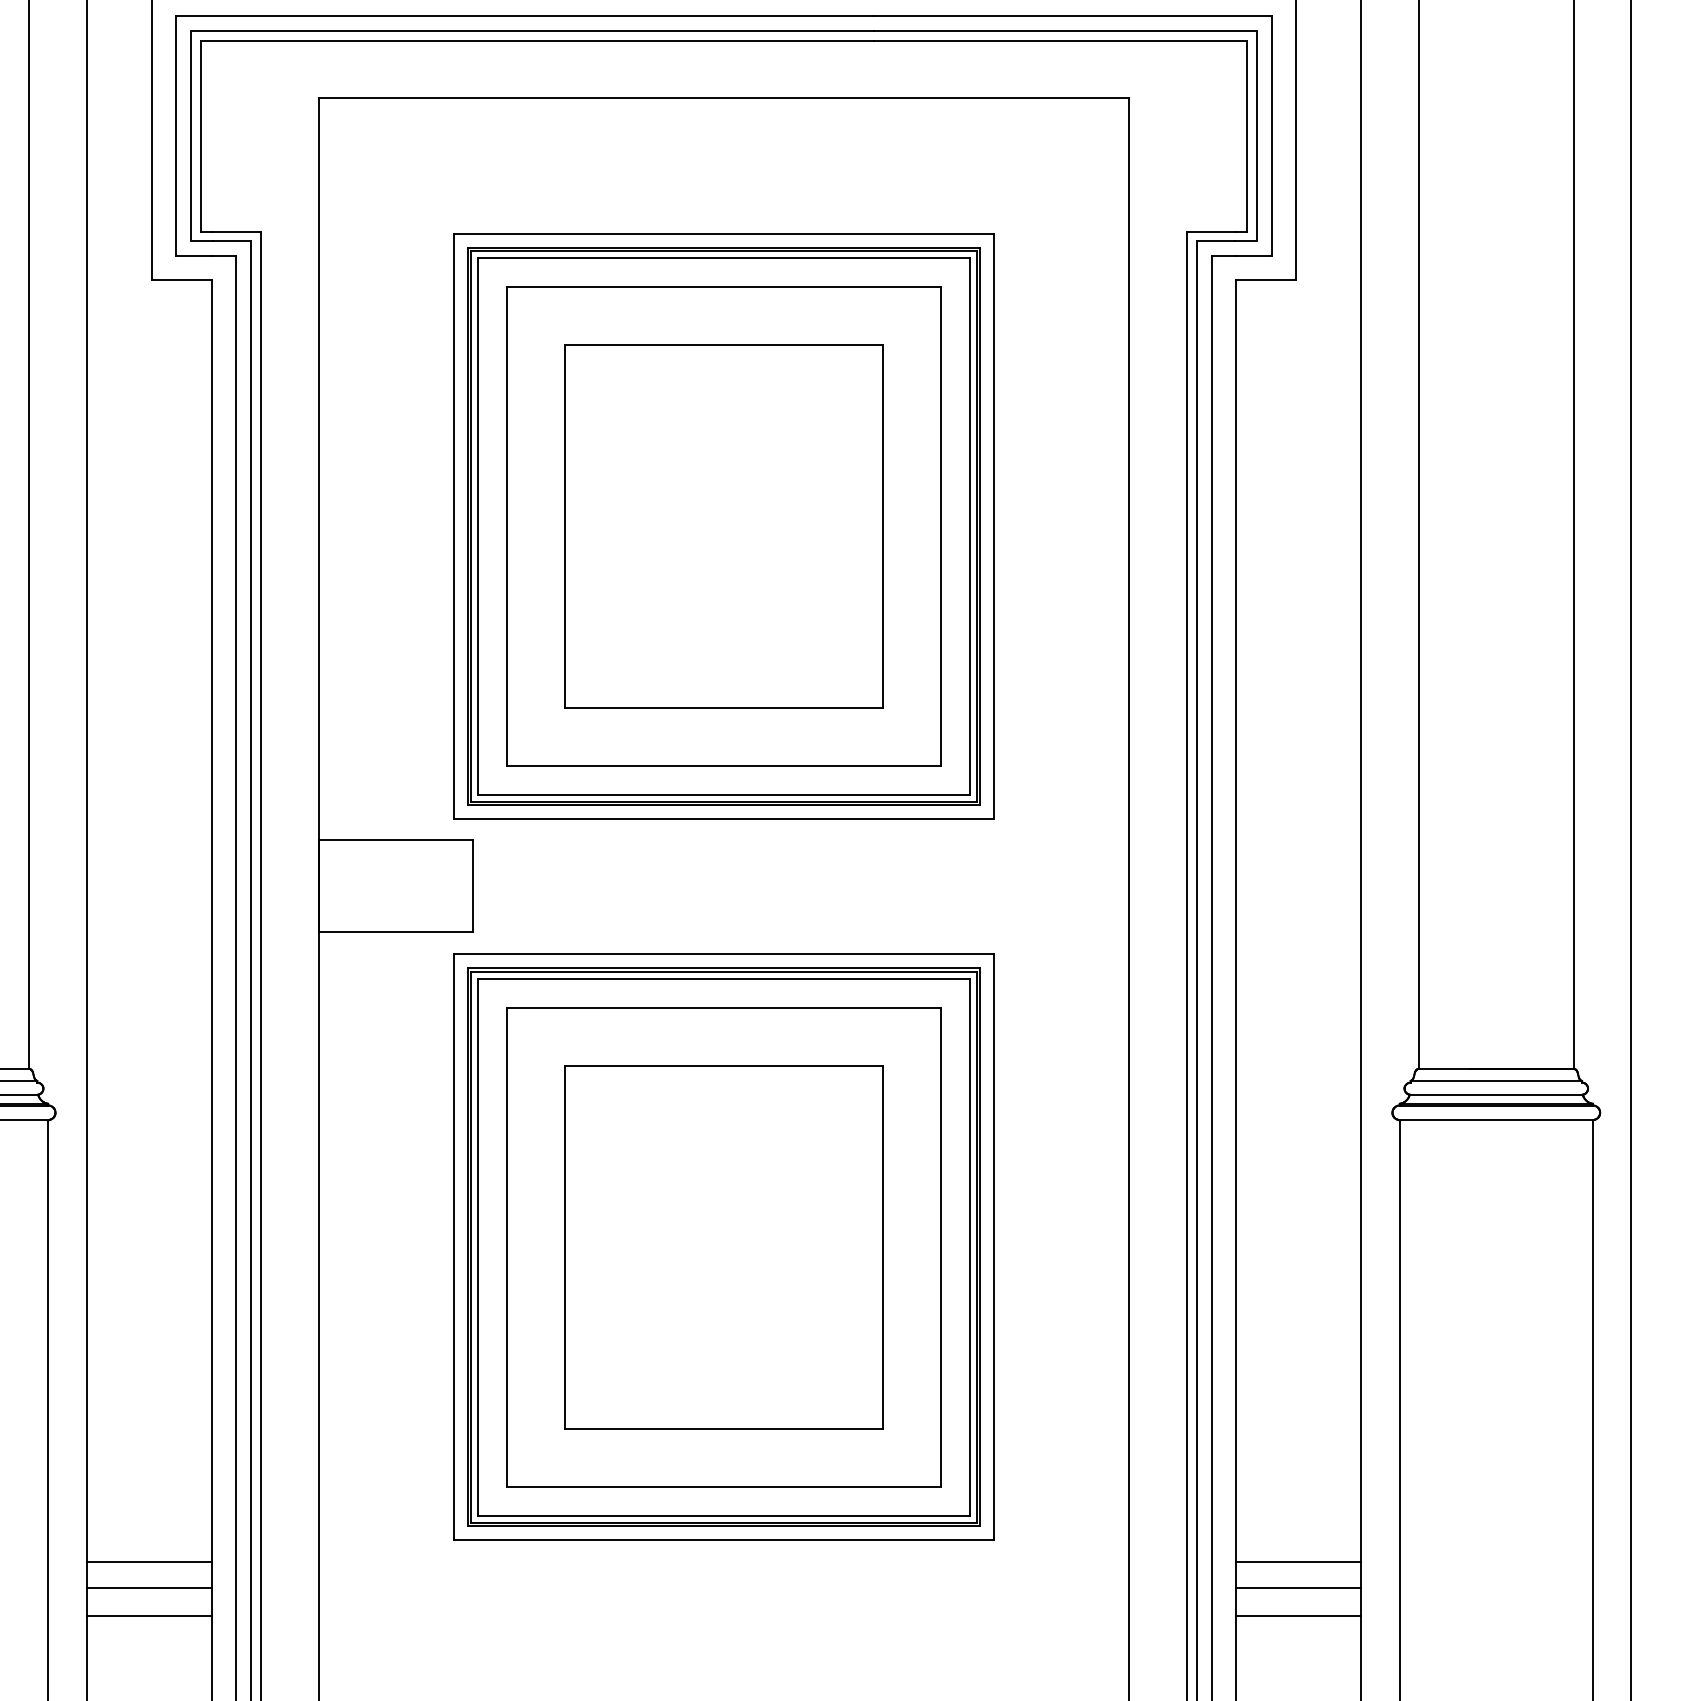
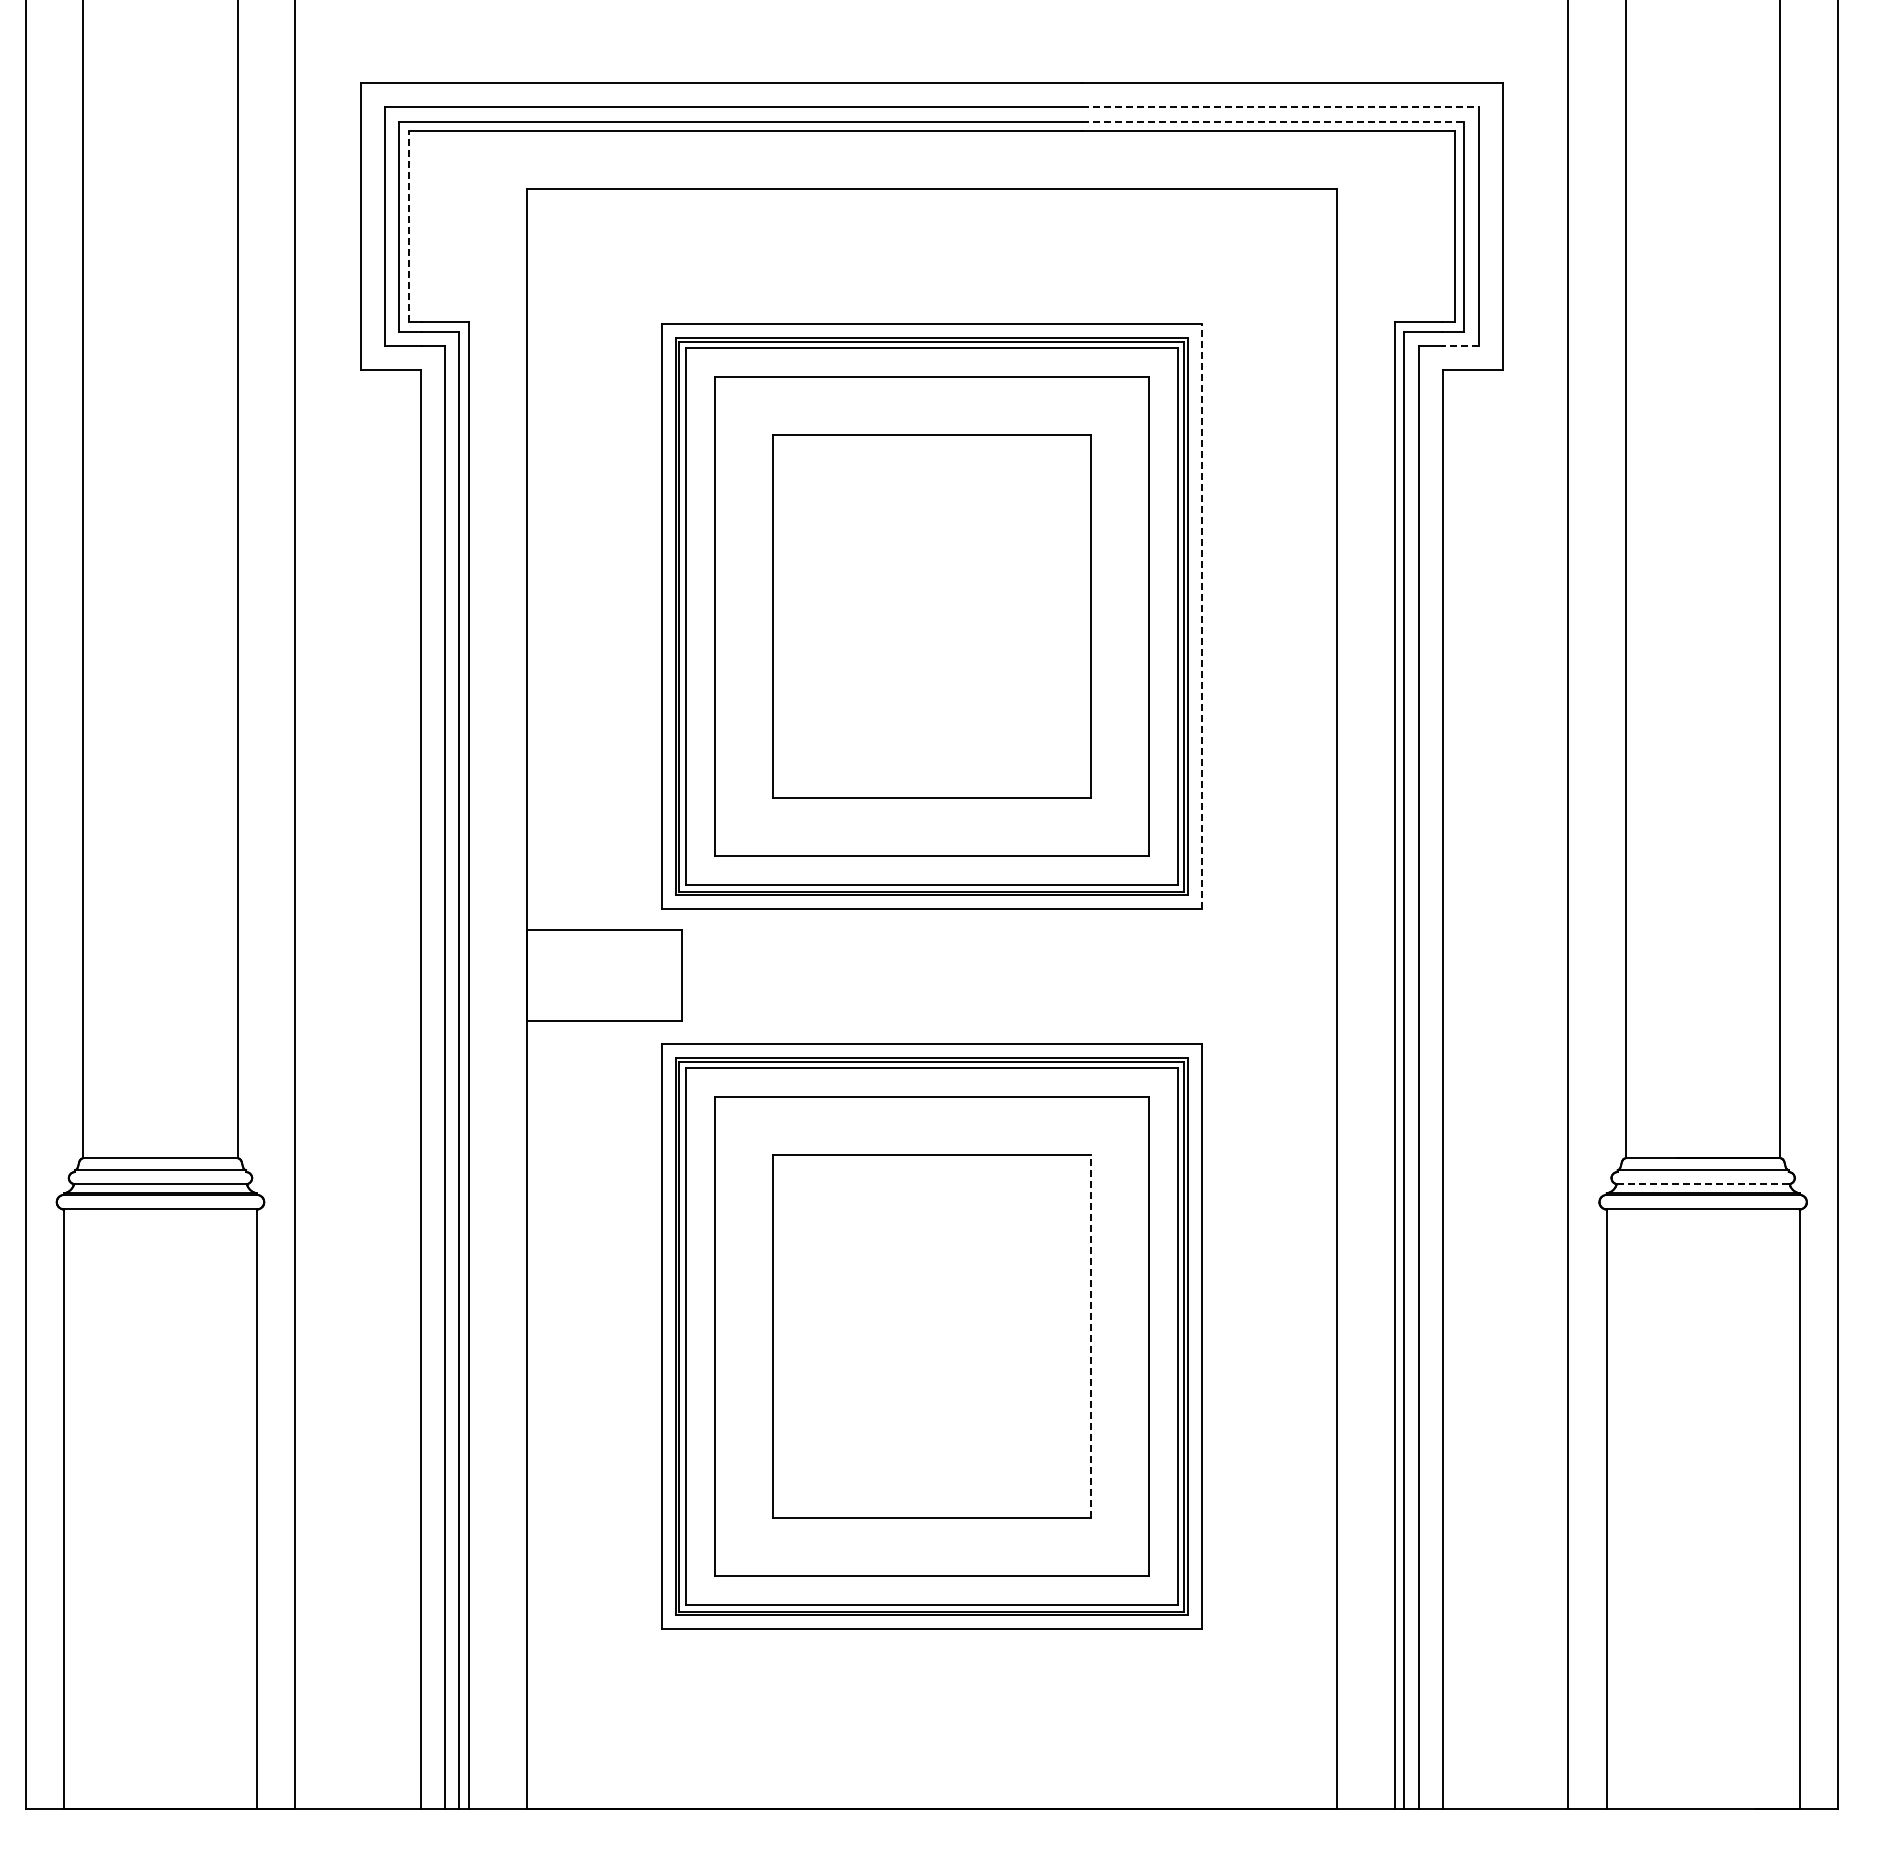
line: (1073, 16) -> (1280, 107), solid -> dashed
line: (1066, 30) -> (1273, 121), solid -> dashed
line: (200, 135) -> (409, 226), solid -> dashed
line: (1252, 255) -> (1459, 346), solid -> dashed
line: (993, 526) -> (1201, 616), solid -> dashed
line: (1496, 1095) -> (1703, 1184), solid -> dashed
line: (882, 1247) -> (1090, 1336), solid -> dashed
line: (148, 1562) -> (357, 1651), removed
line: (1298, 1562) -> (1505, 1651), removed
line: (148, 1588) -> (357, 1677), removed
line: (1298, 1588) -> (1505, 1677), removed
line: (148, 1615) -> (357, 1704), removed
line: (1298, 1615) -> (1505, 1704), removed

